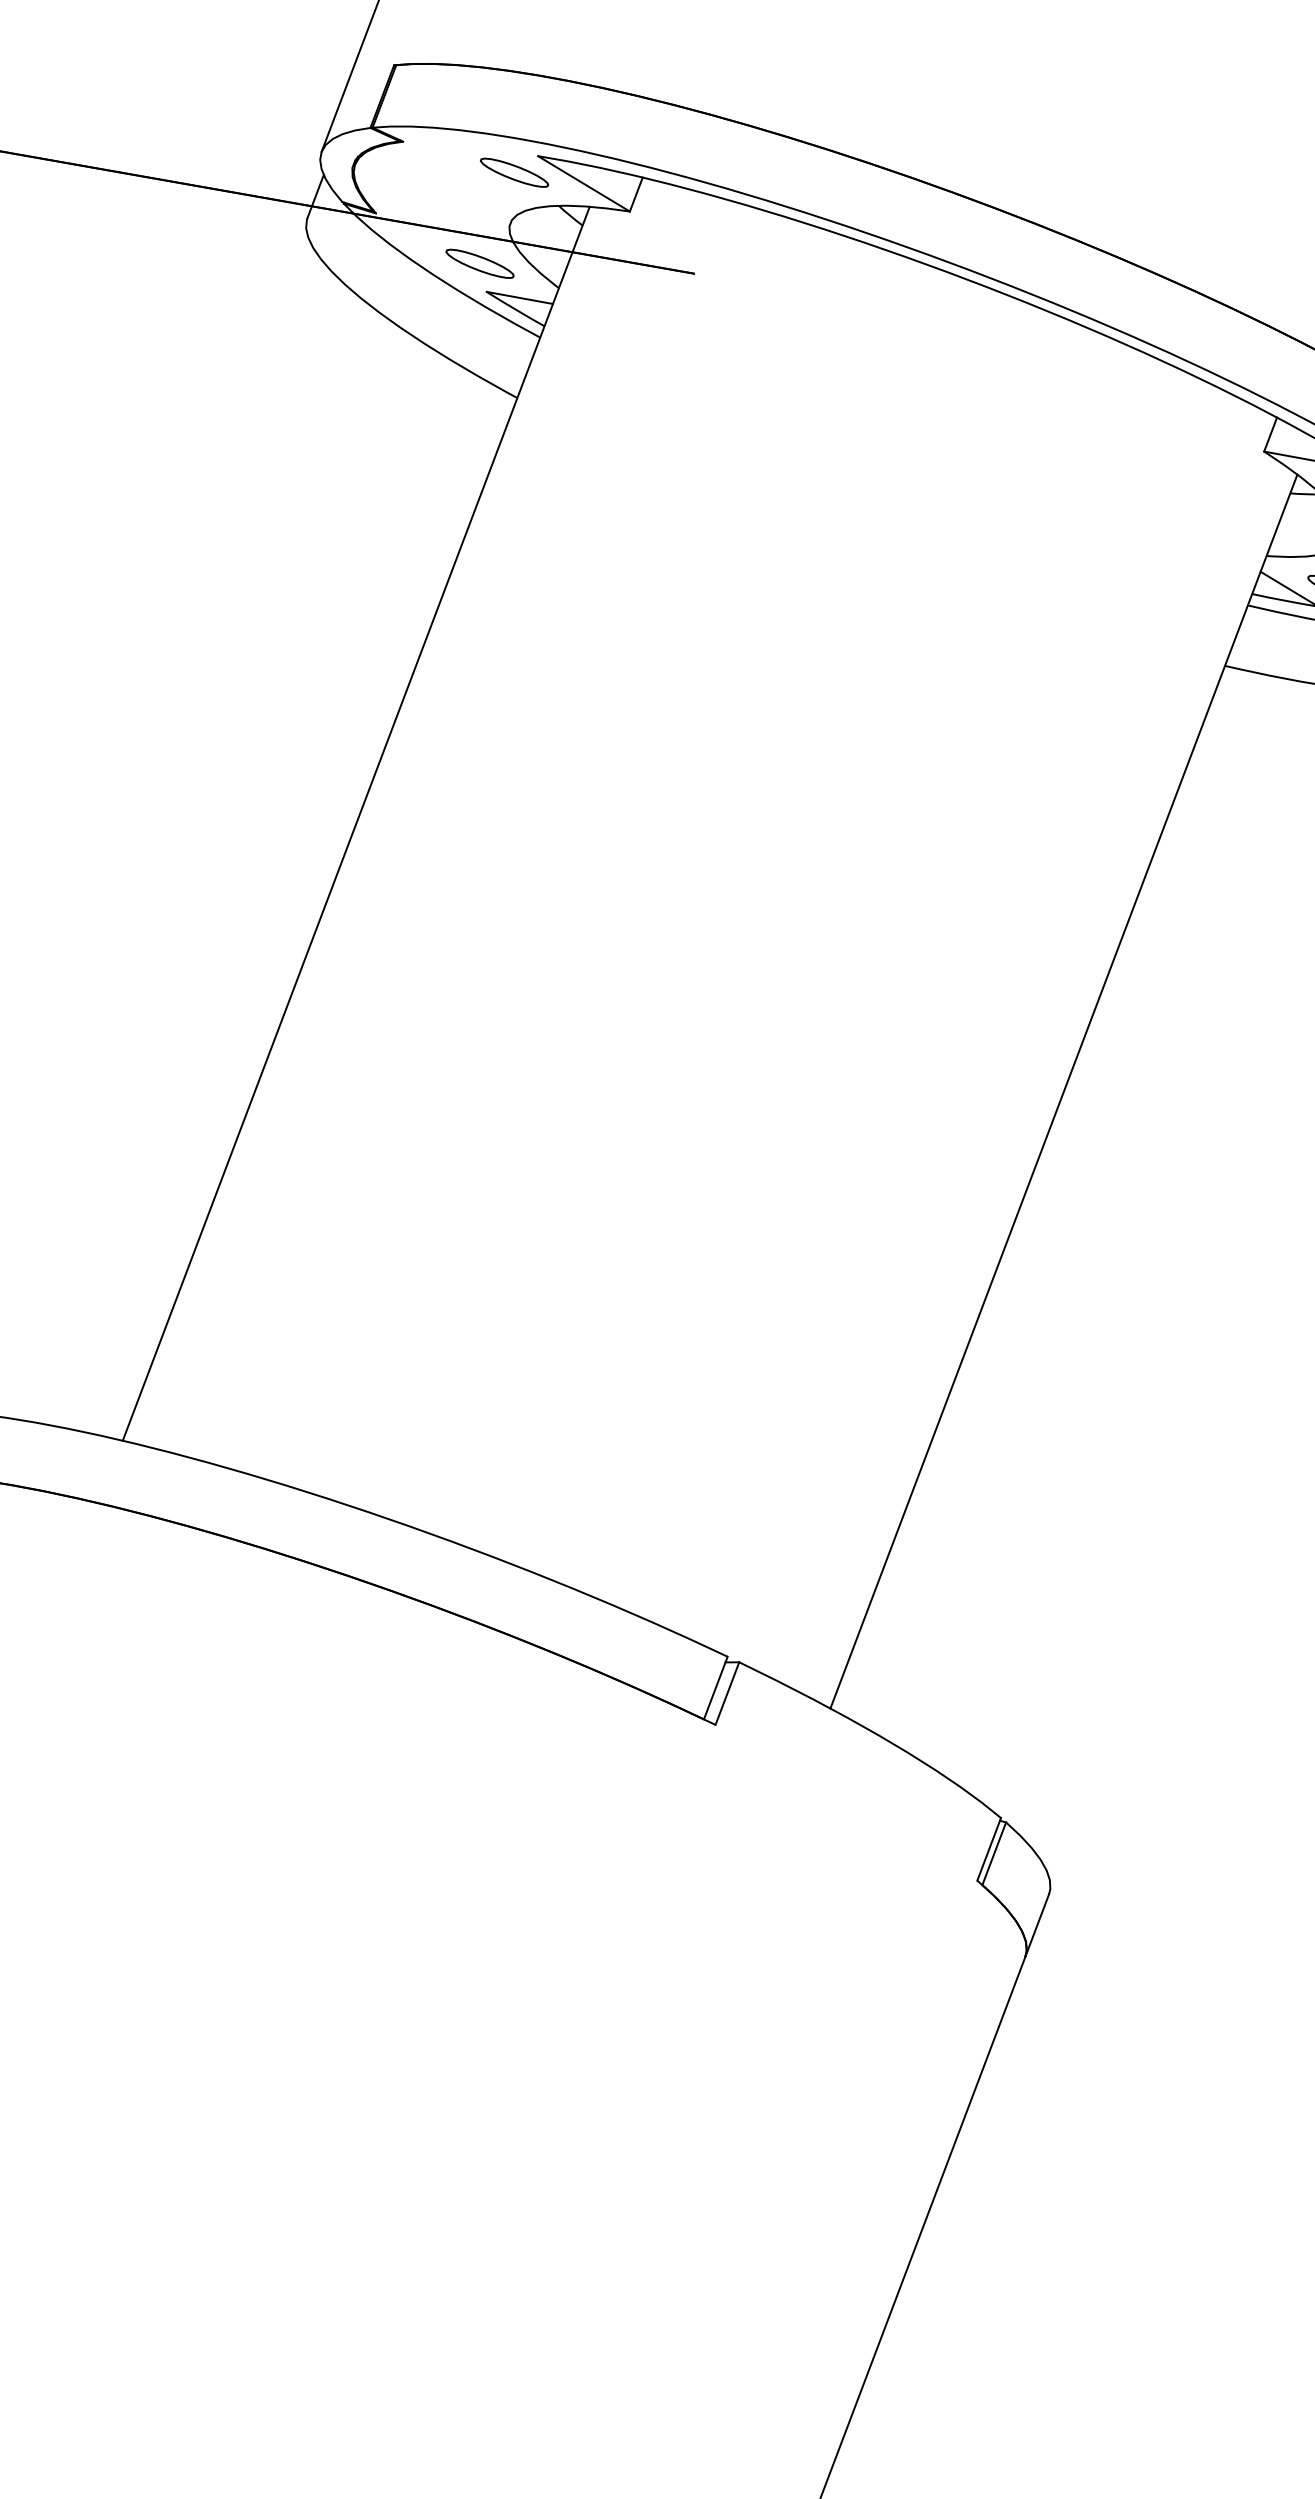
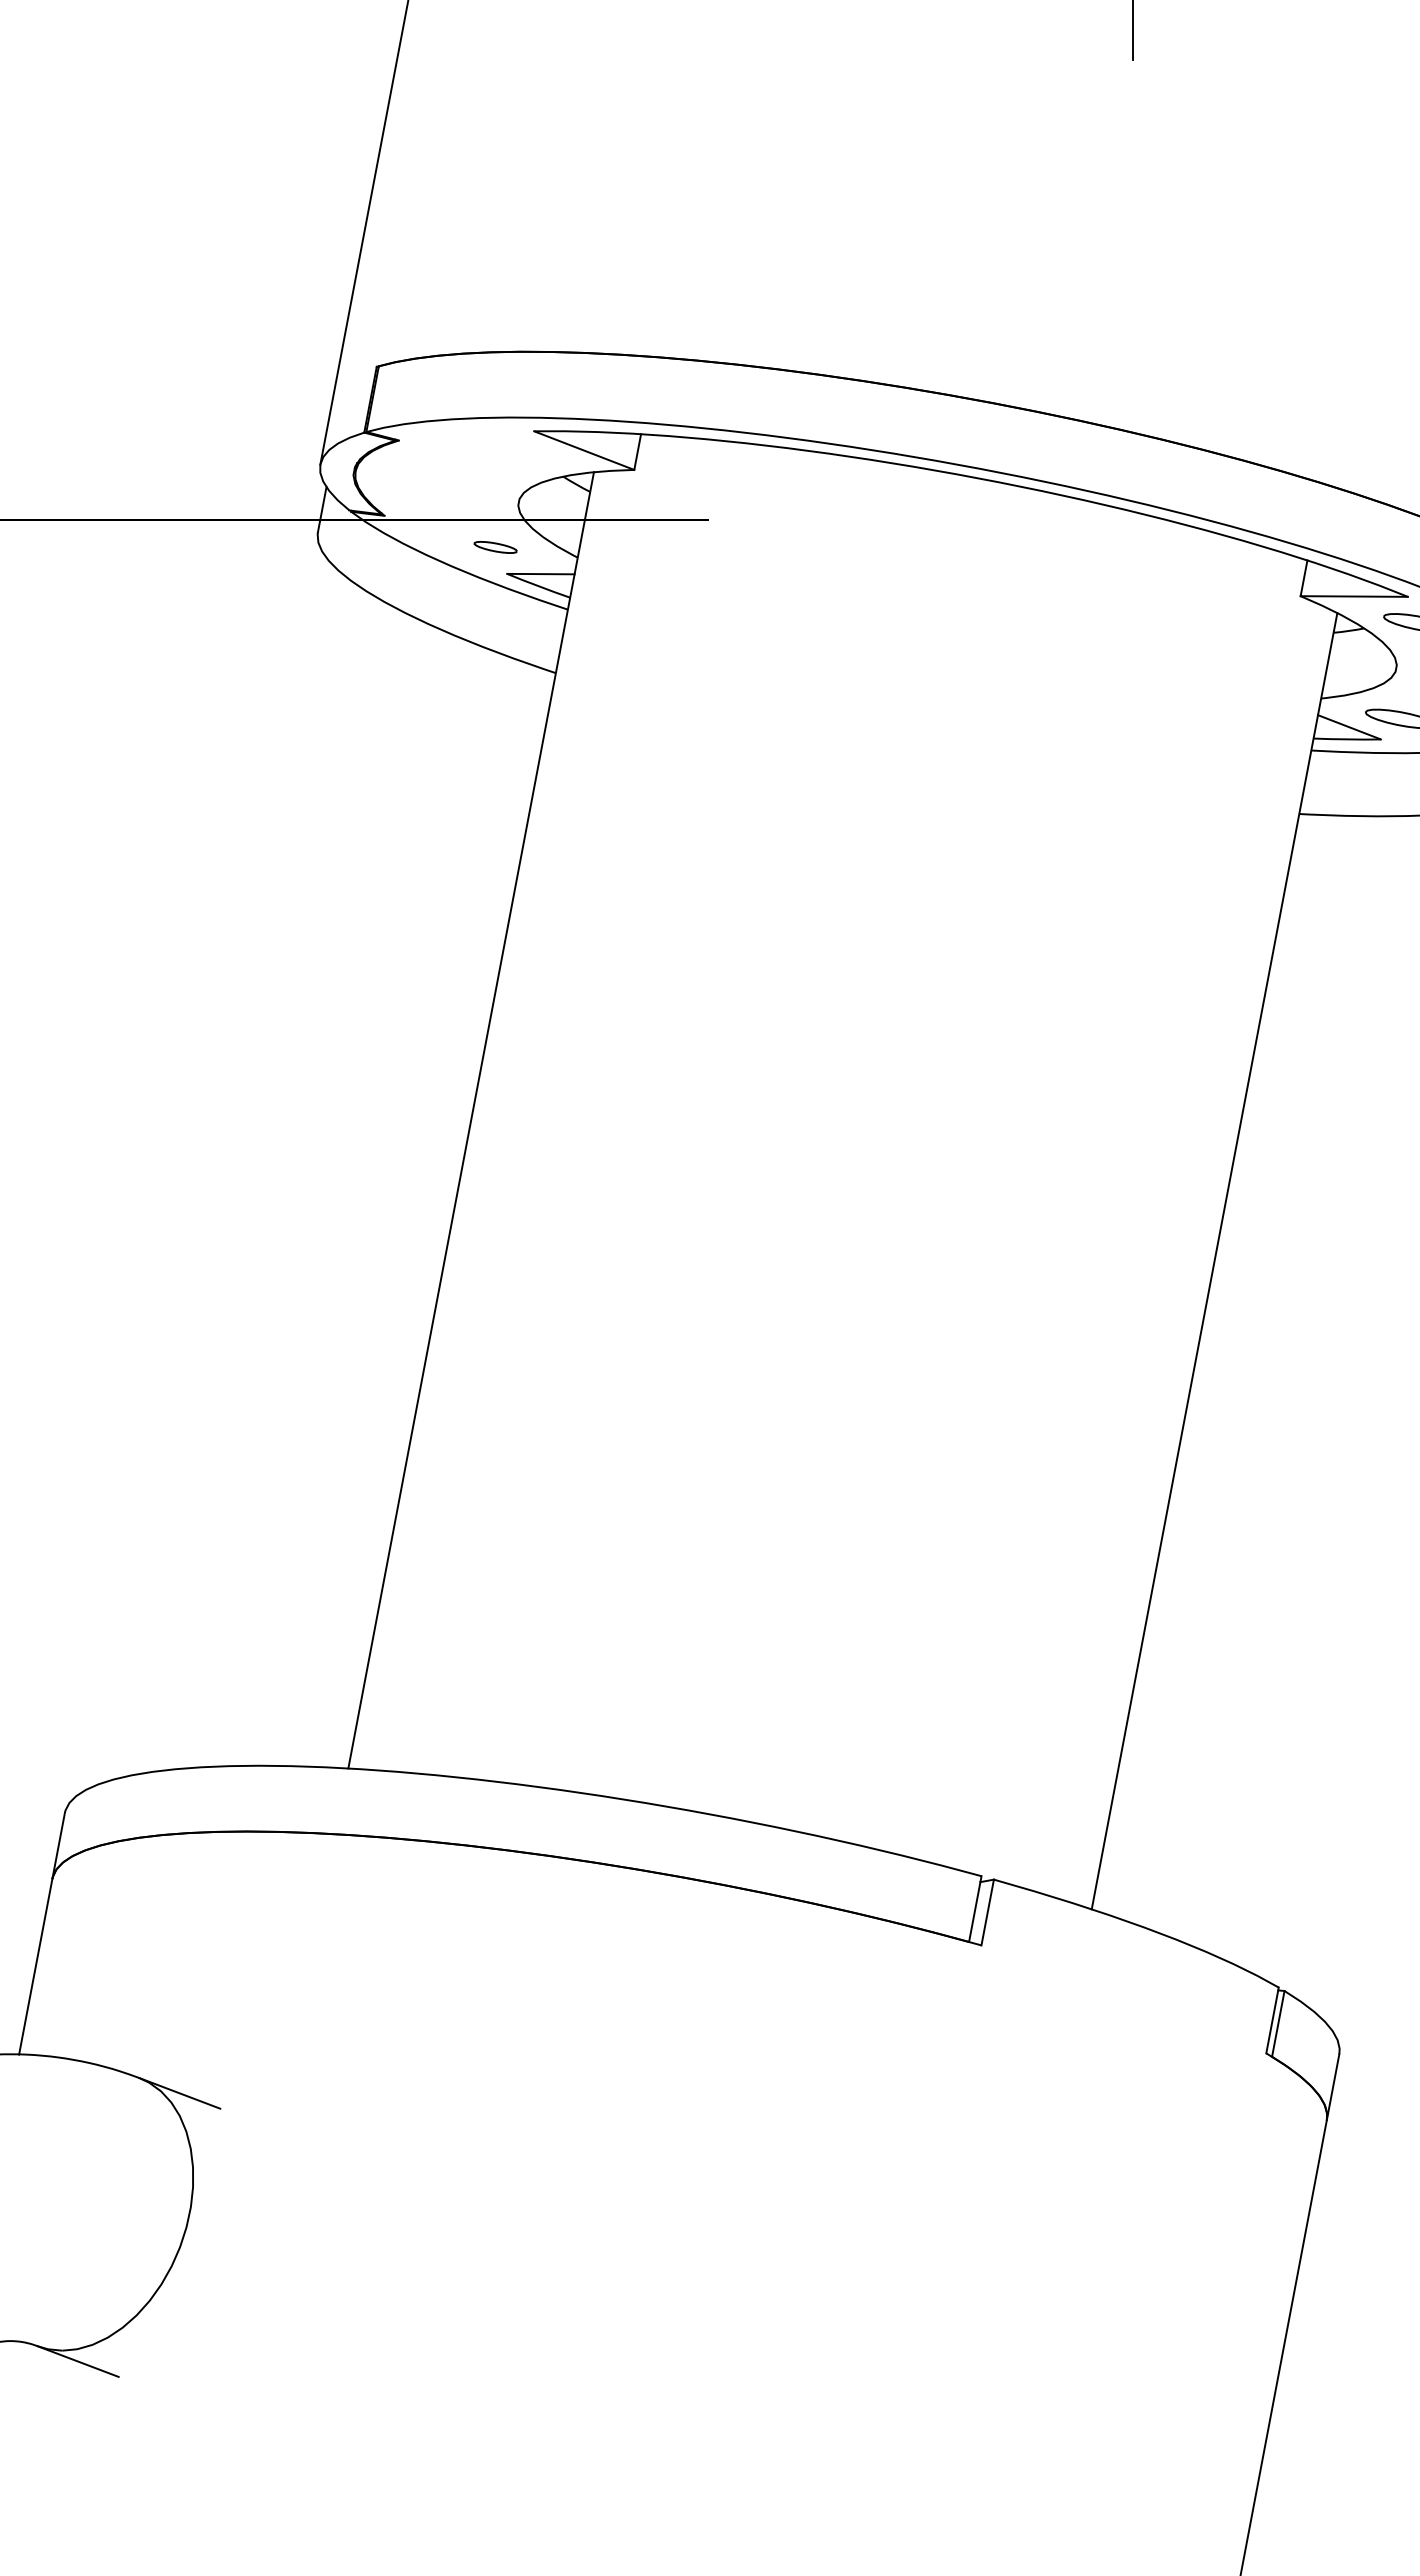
part: (514, 172) -> (513, 451), removed
part: (479, 263) -> (495, 547), size x0.6

